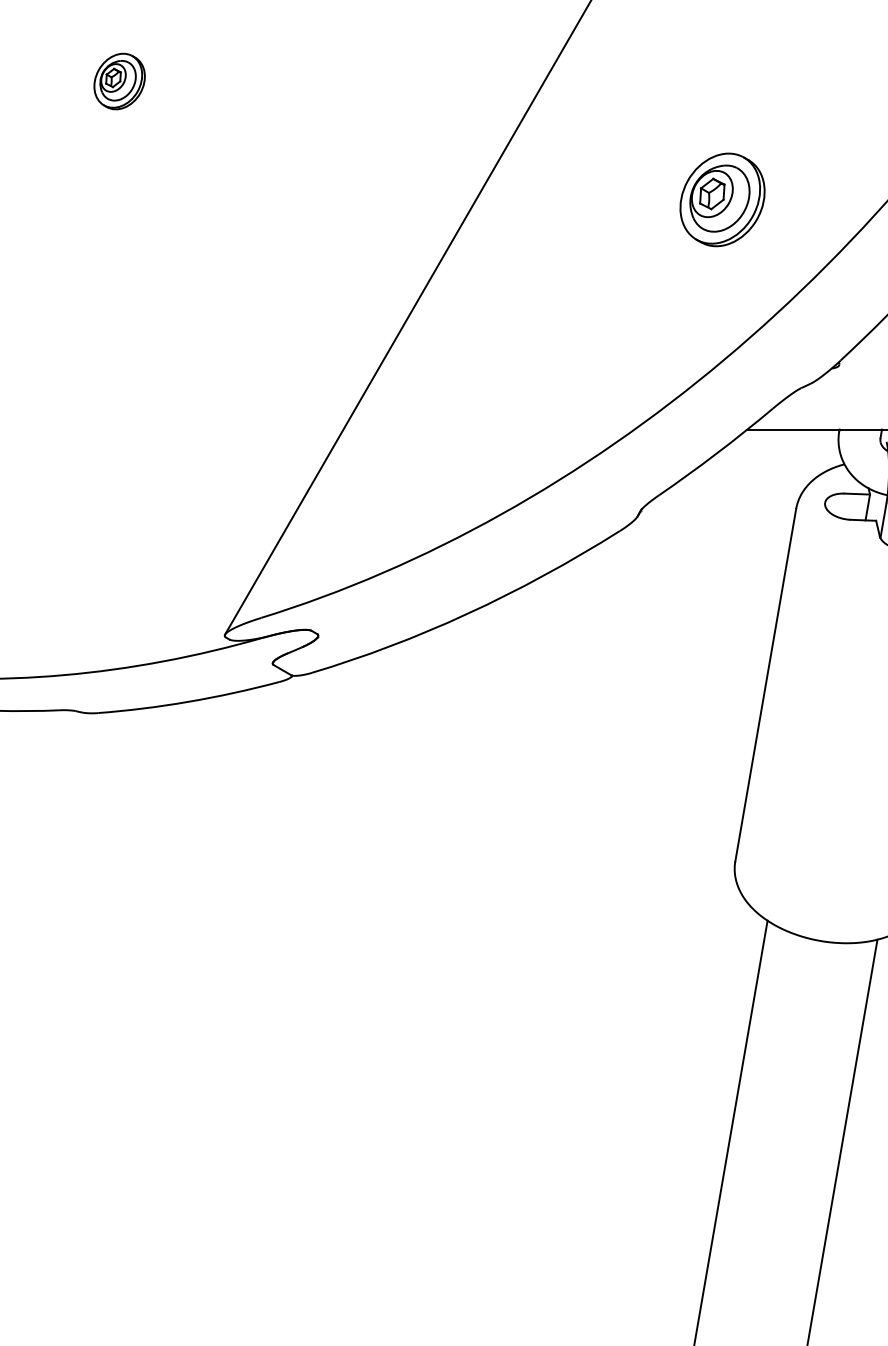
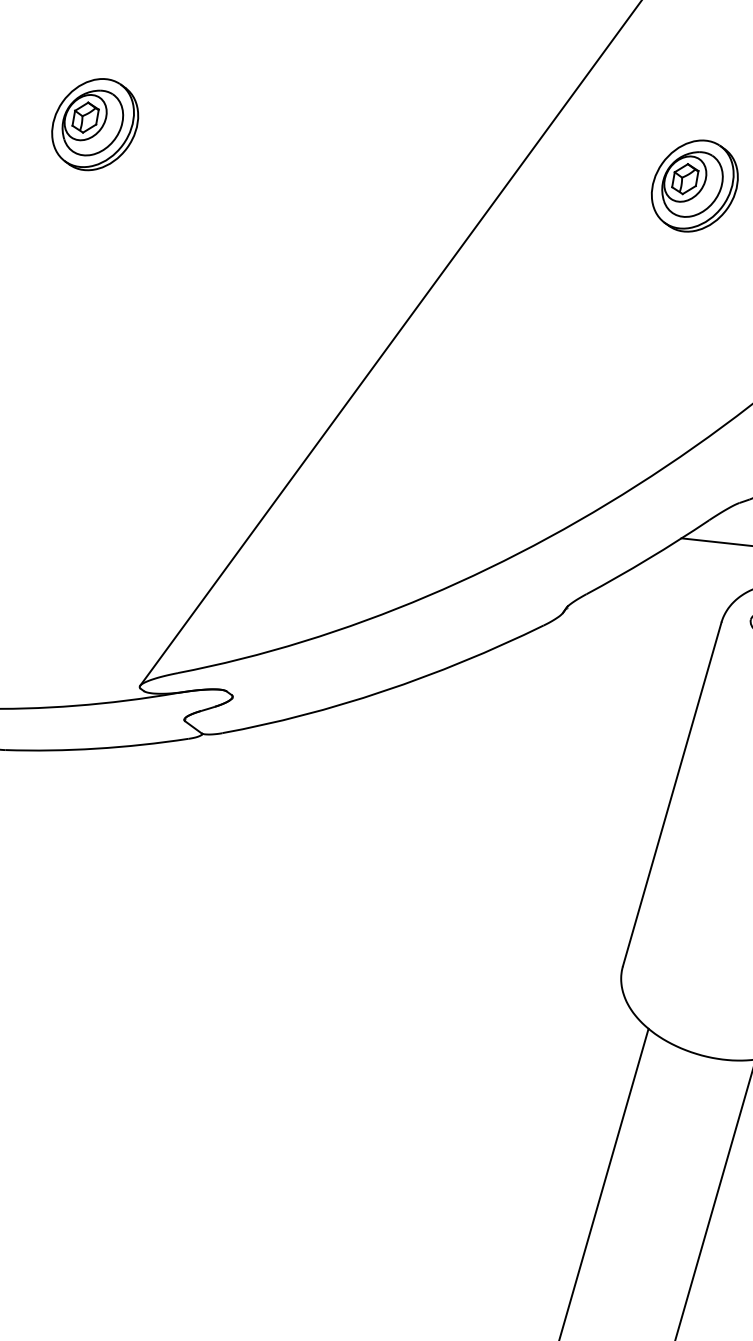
part: (119, 81) -> (94, 124), size x1.67
part: (722, 199) -> (694, 185), moved

